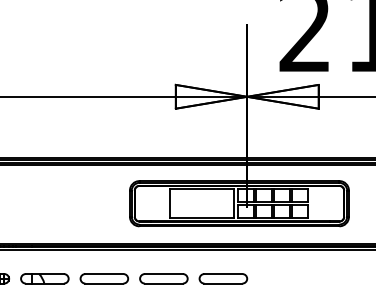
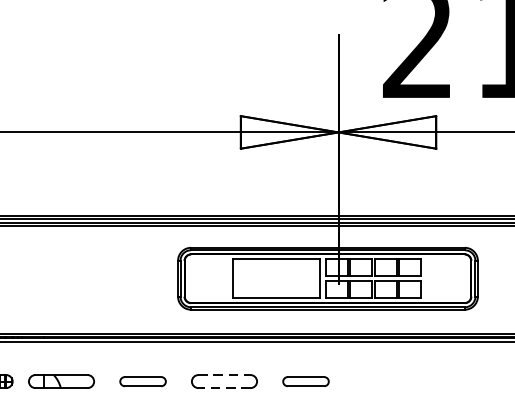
line: (164, 274) -> (225, 375), solid -> dashed
part: (104, 278) -> (143, 381), size x0.7
part: (223, 278) -> (306, 381), size x0.7
line: (163, 283) -> (223, 387), solid -> dashed

